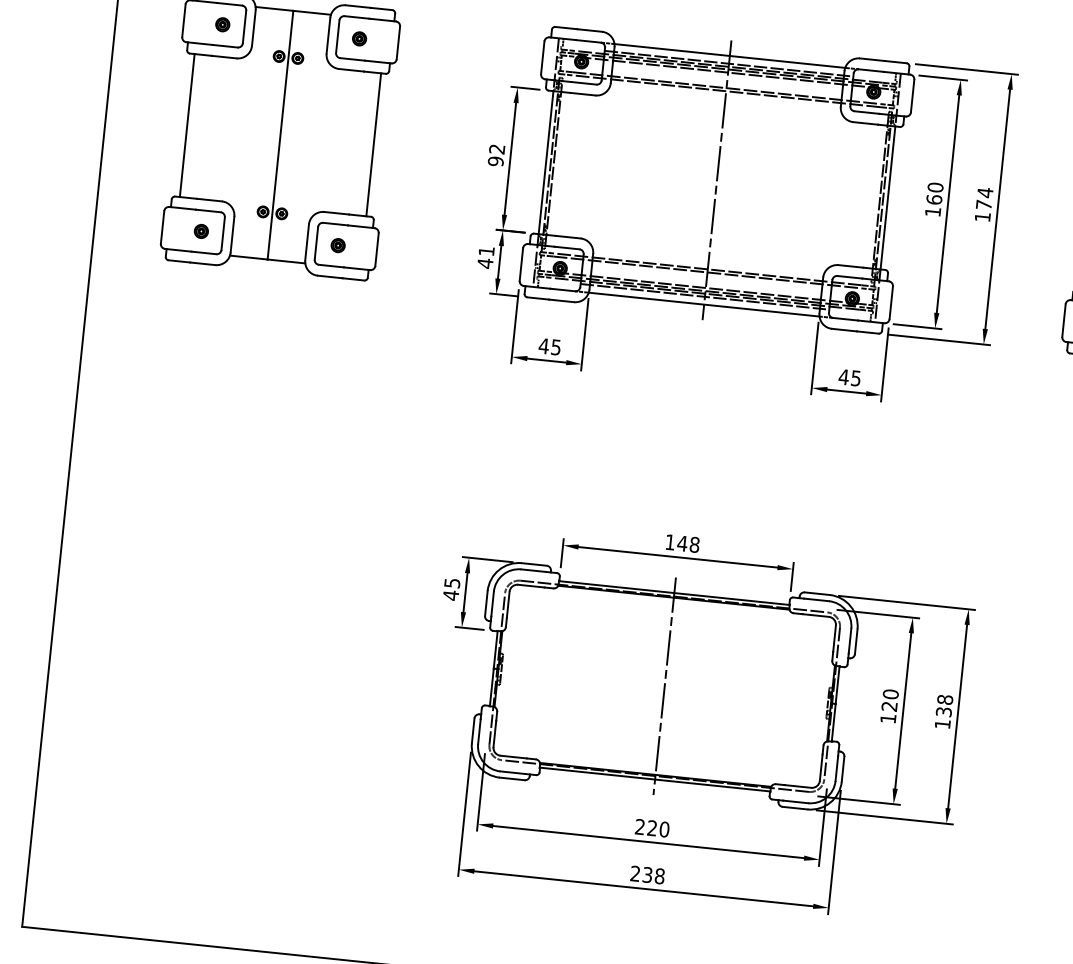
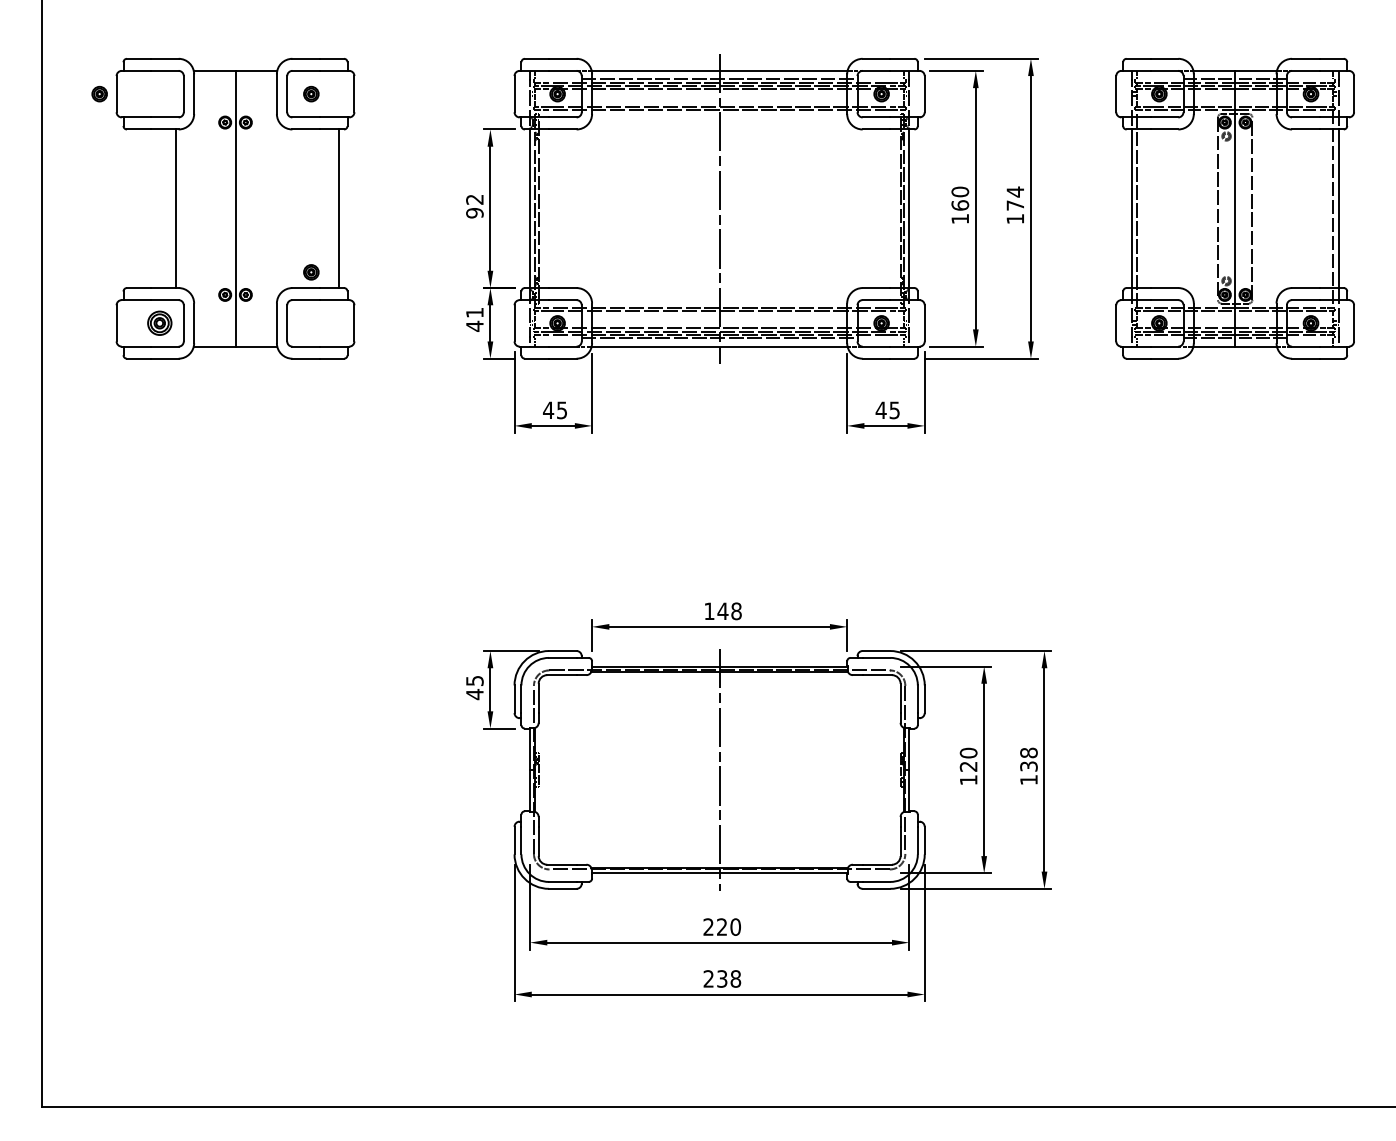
part: (222, 24) -> (99, 93), moved
line: (187, 125) -> (176, 208), moved
part: (201, 231) -> (159, 323), size x1.6
part: (338, 245) -> (311, 272), moved

